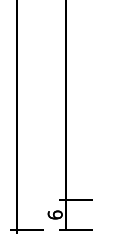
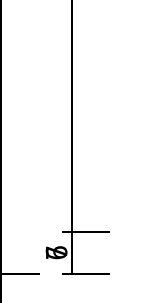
text: (54, 214) -> (55, 251), 6 -> 7

